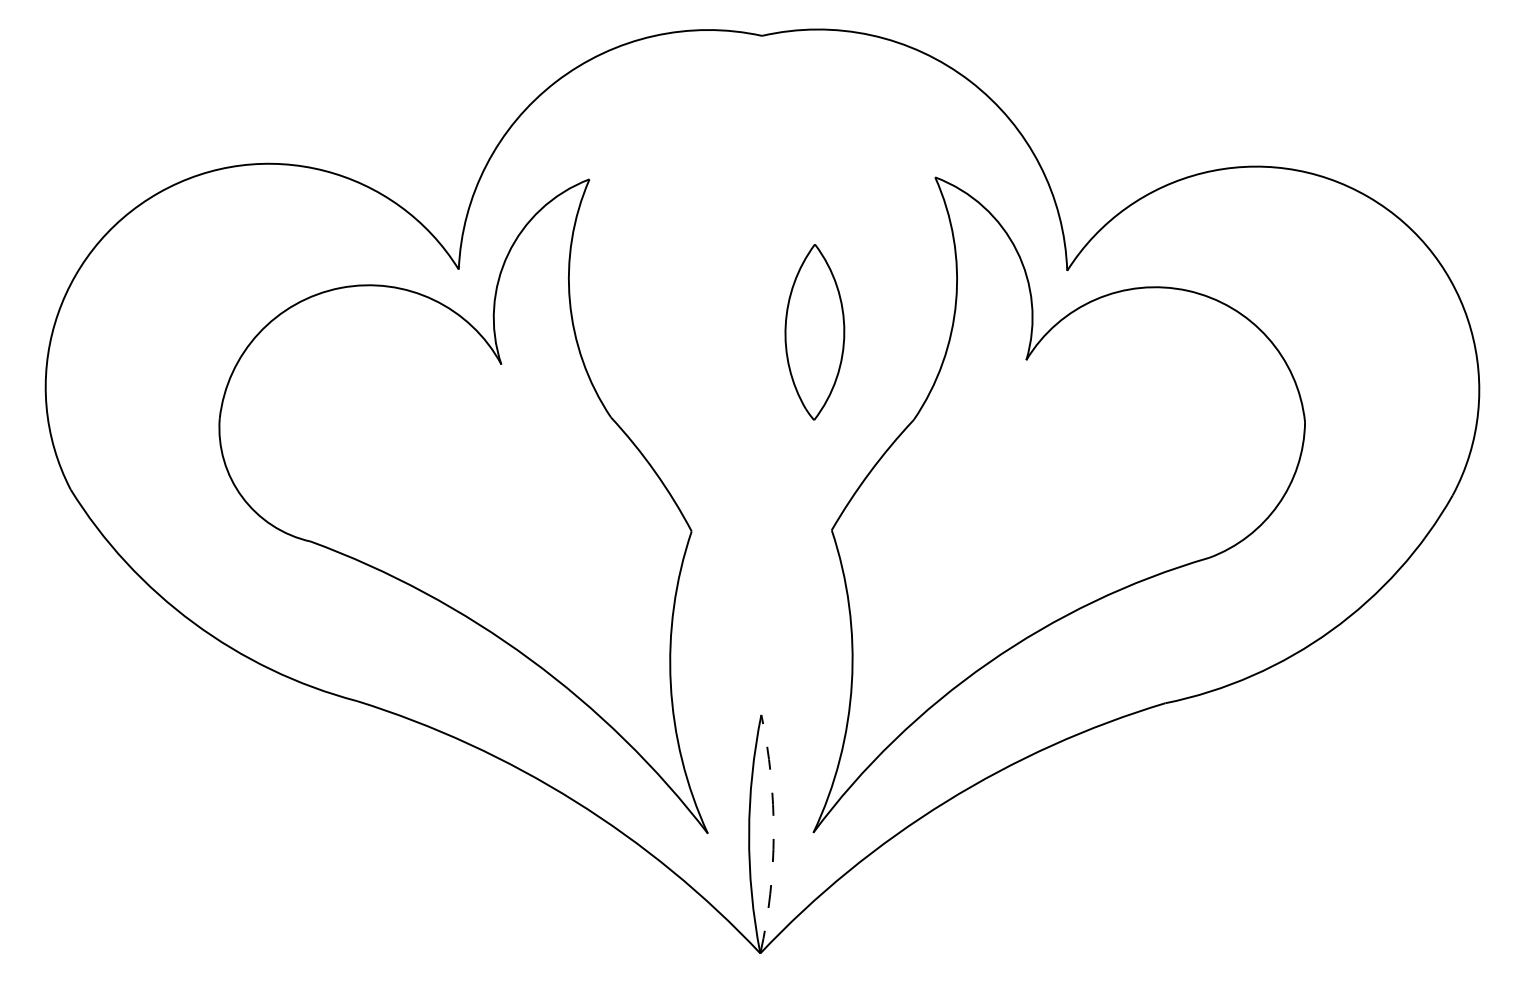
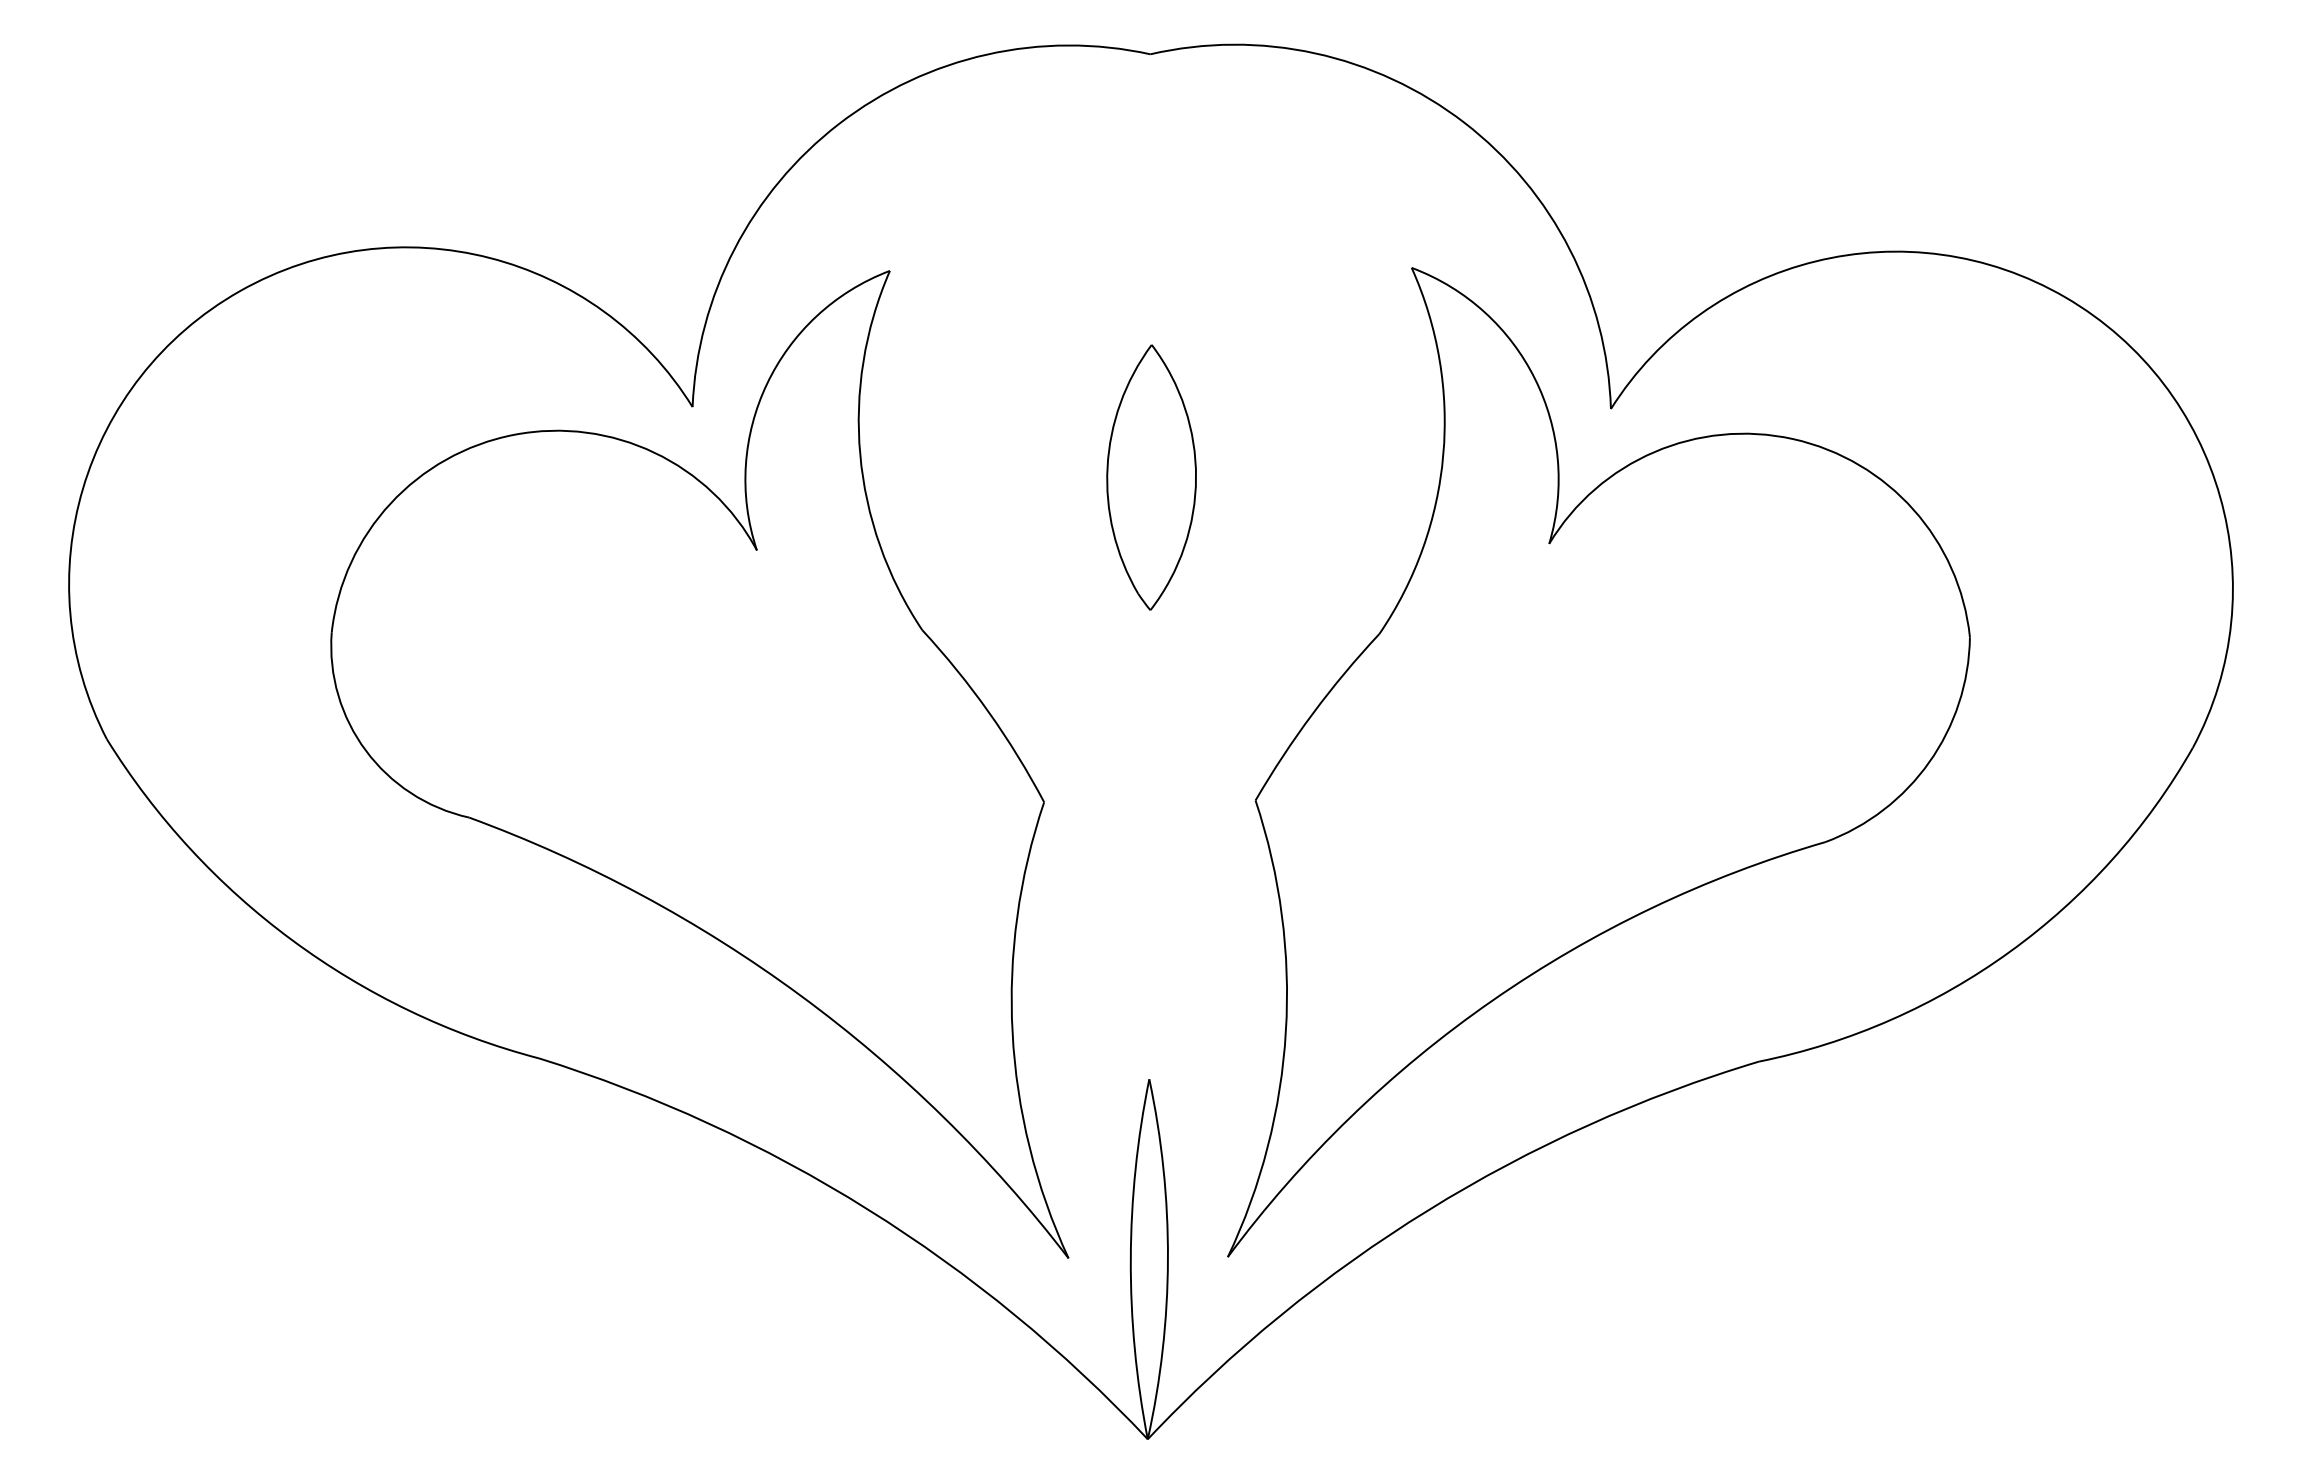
part: (814, 332) -> (1151, 477), moved
arc: (773, 834) -> (1167, 1259), dashed -> solid

